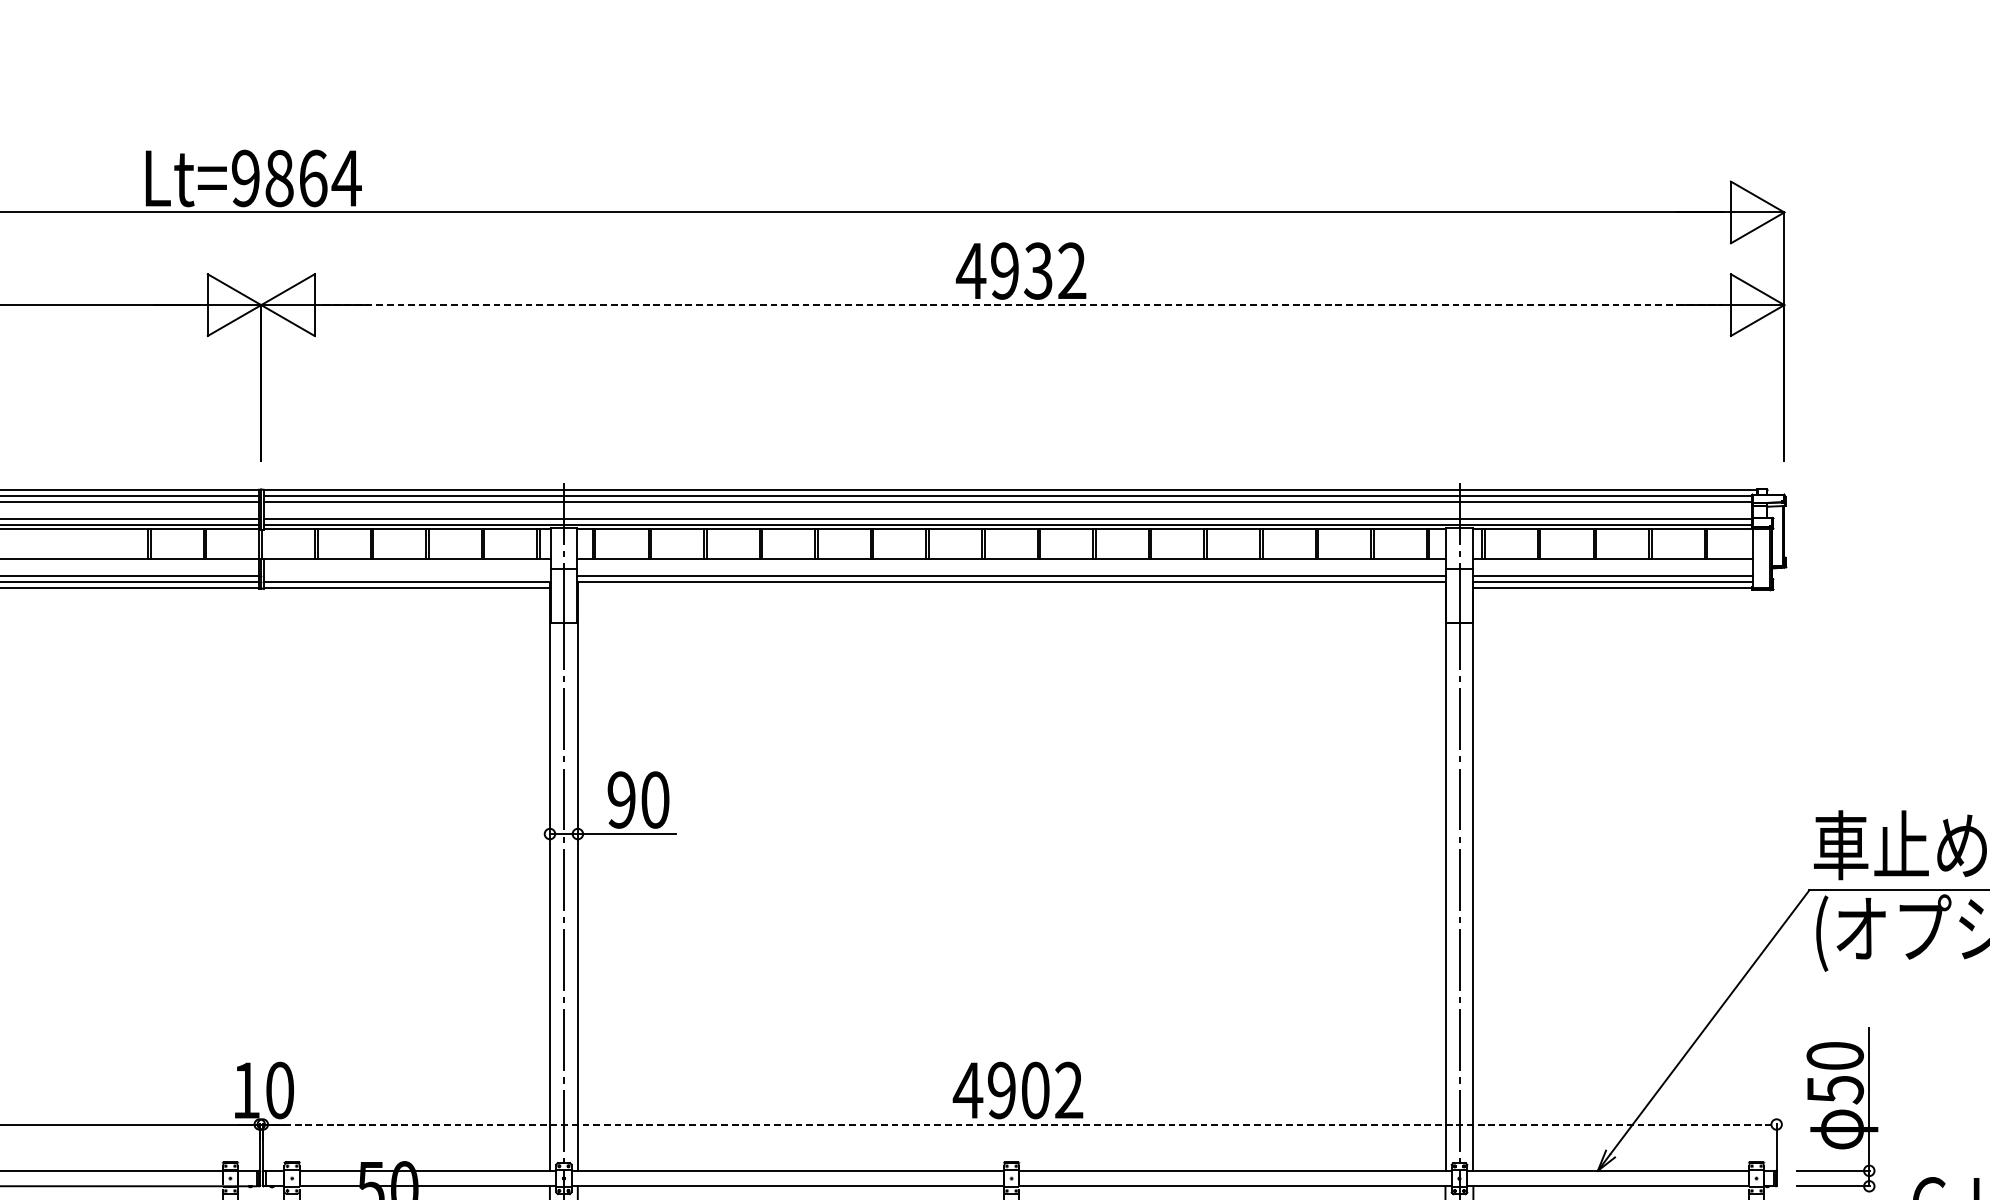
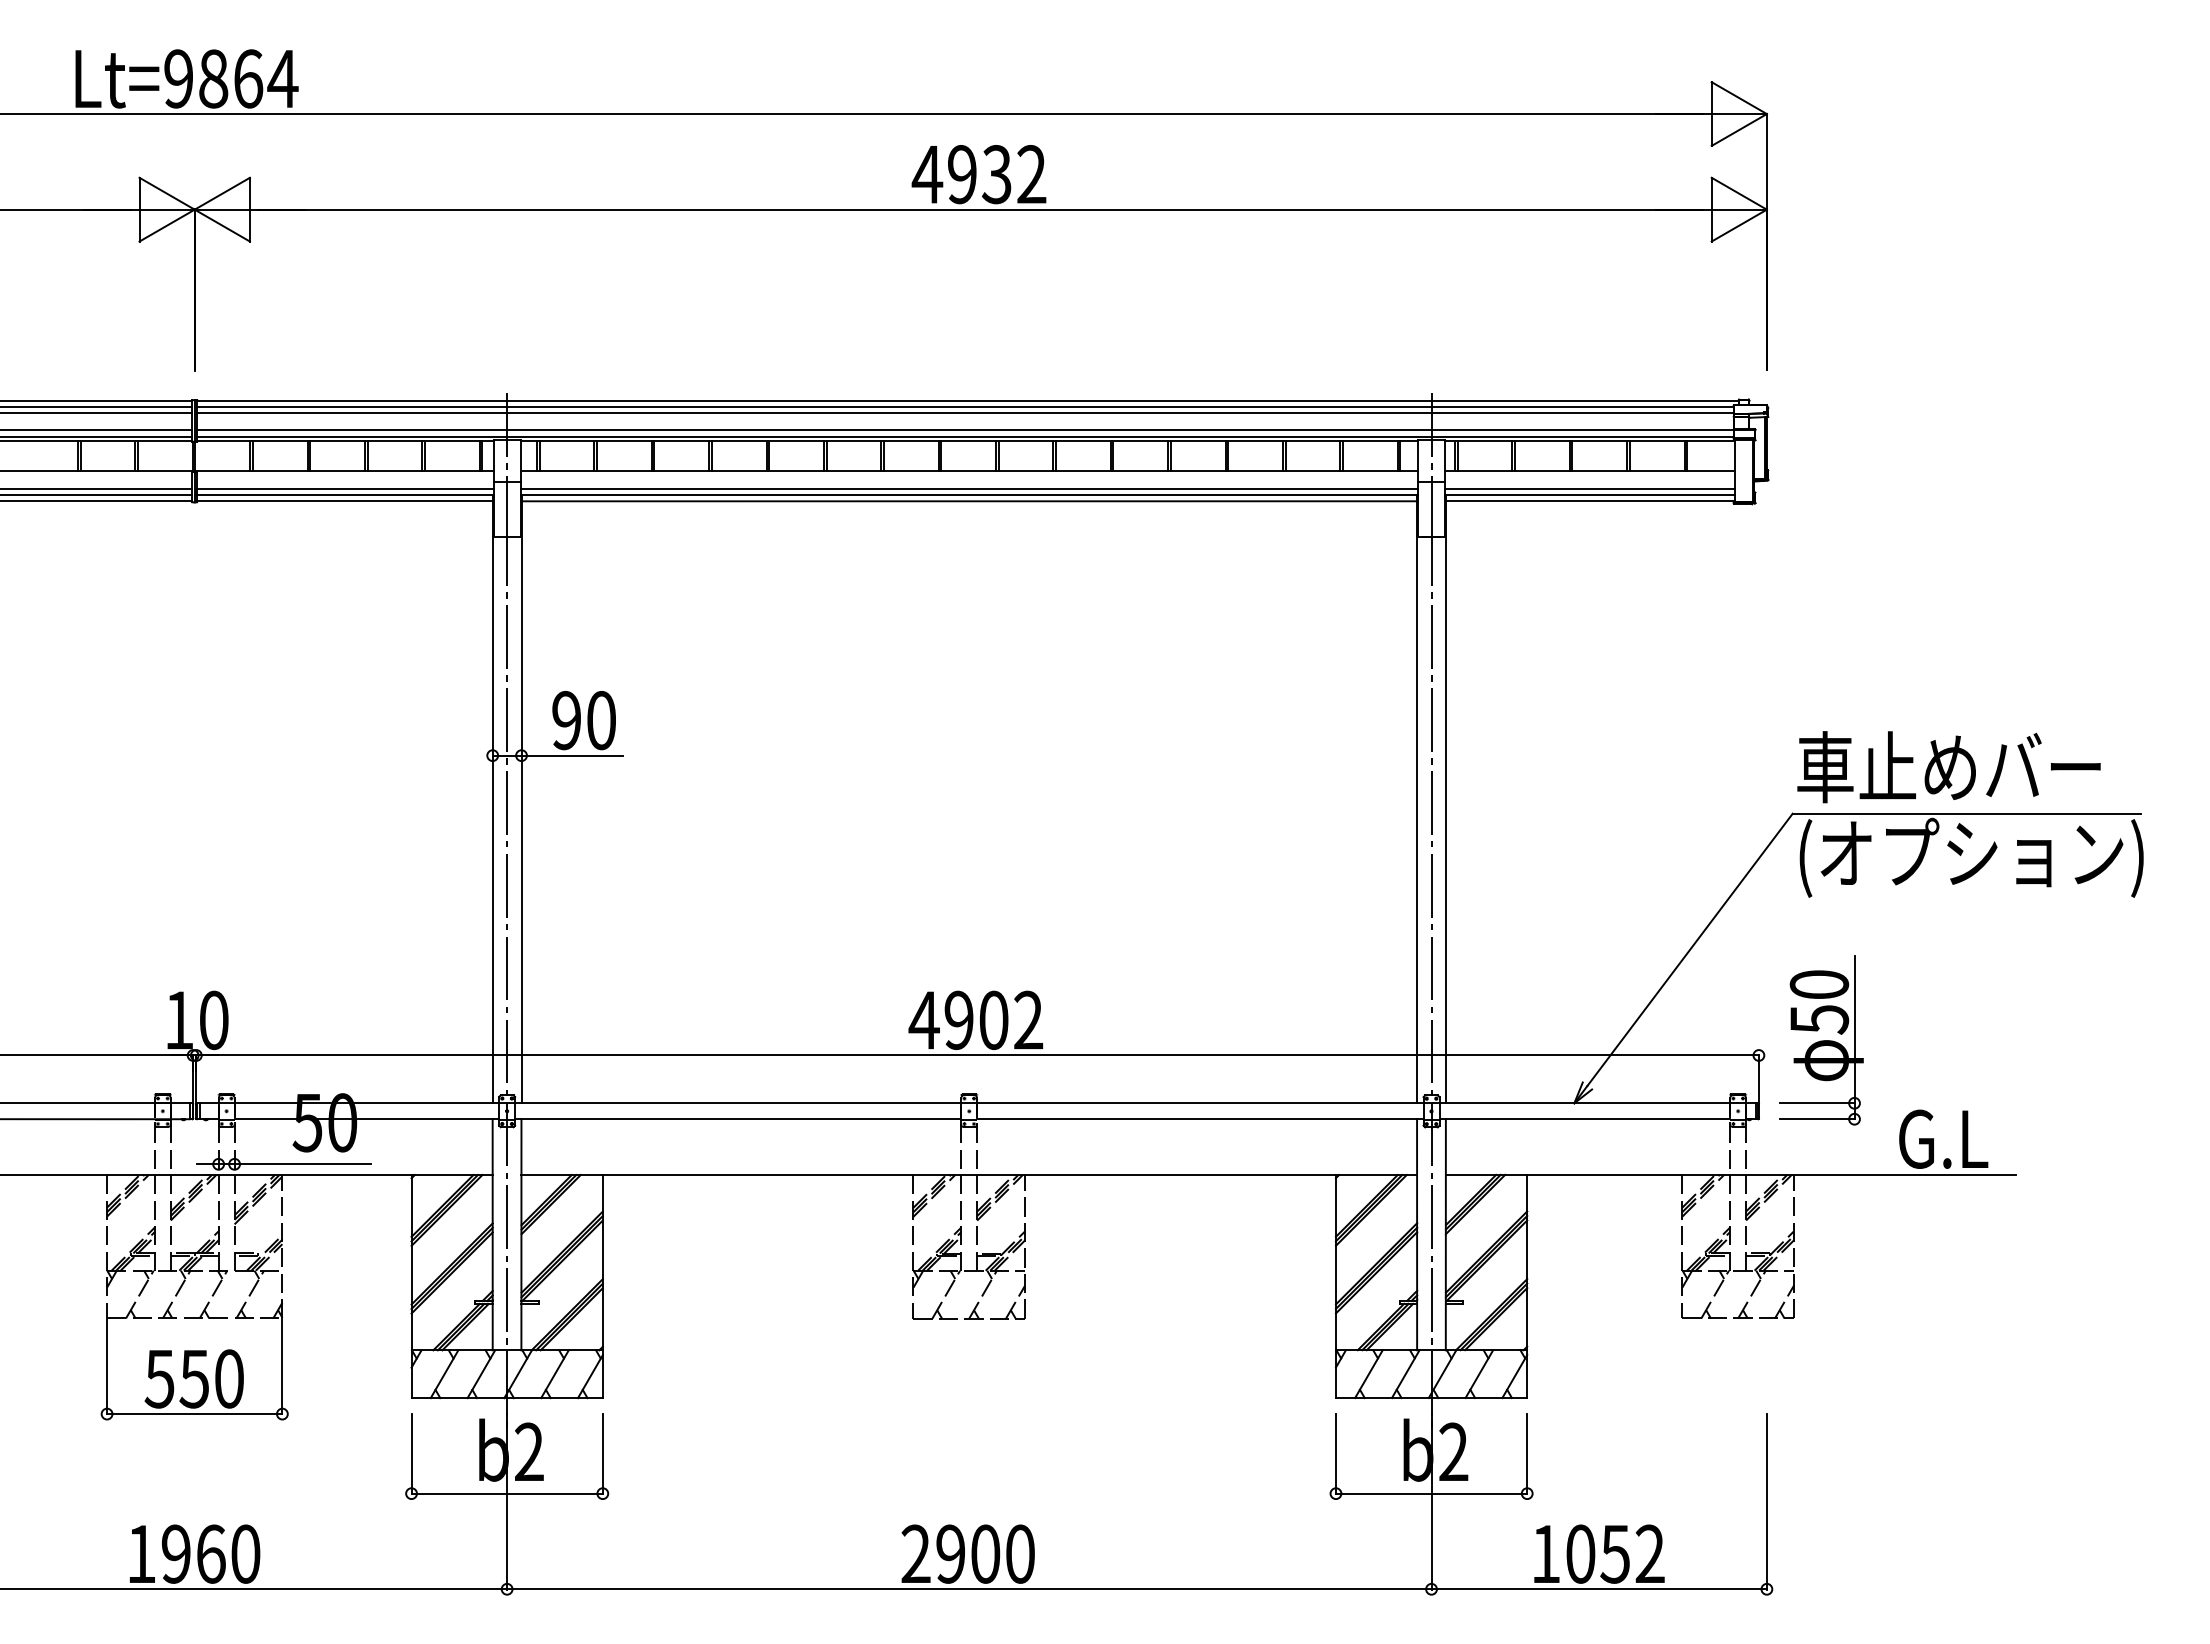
line: (1023, 304) -> (981, 209), dashed -> solid
line: (407, 576) -> (345, 489), added
line: (1011, 587) -> (969, 501), added
line: (1020, 1124) -> (978, 1055), dashed -> solid

